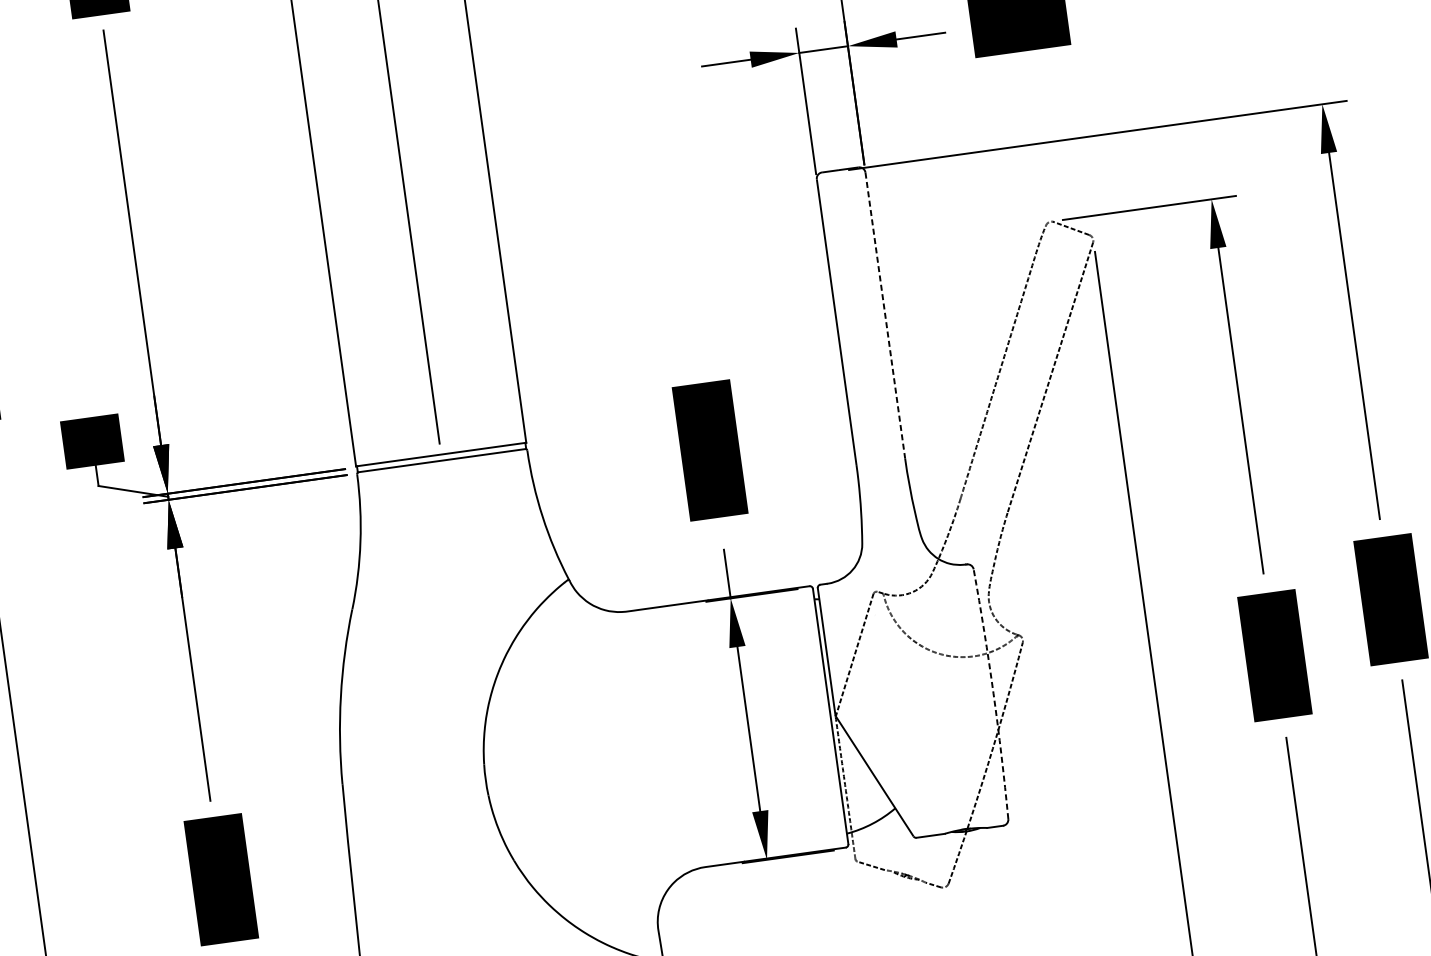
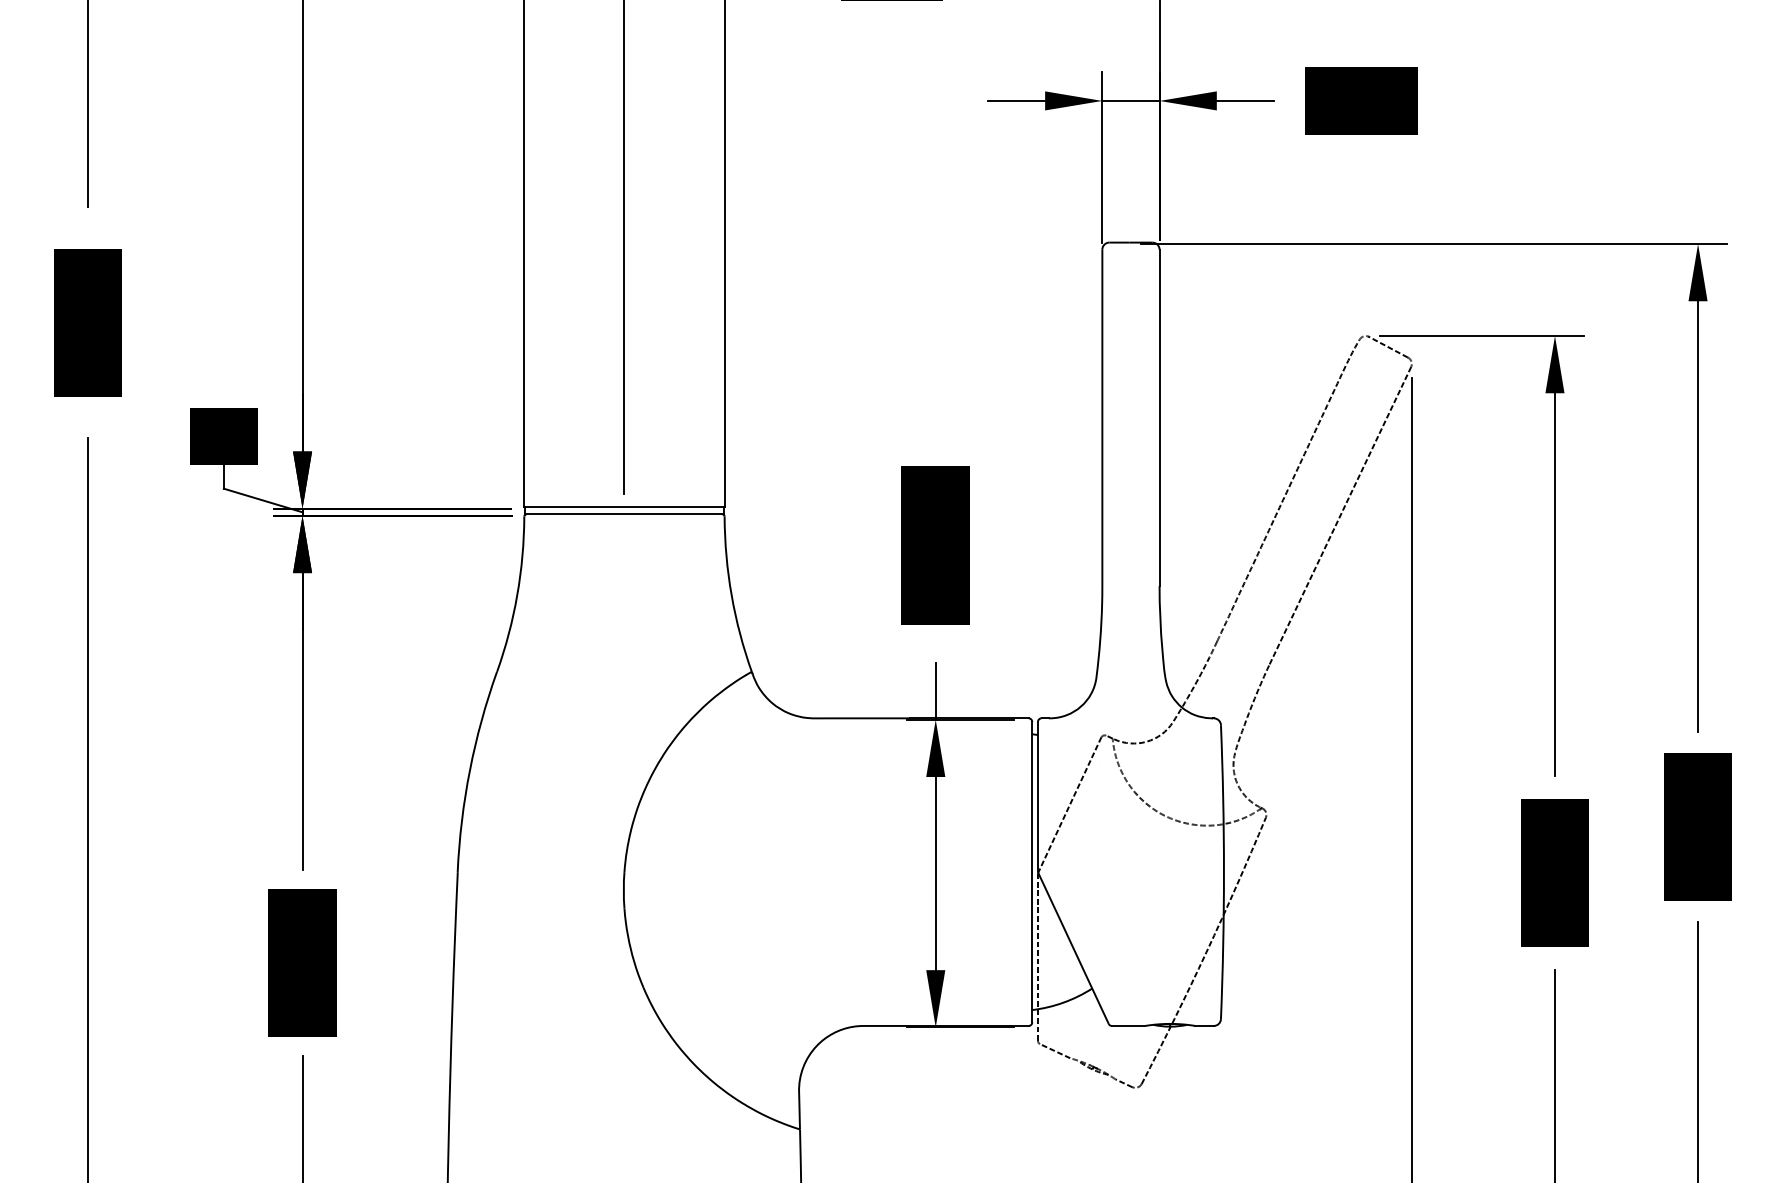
line: (885, 316) -> (1159, 418), dashed -> solid
arc: (993, 694) -> (1223, 872), dashed -> solid

